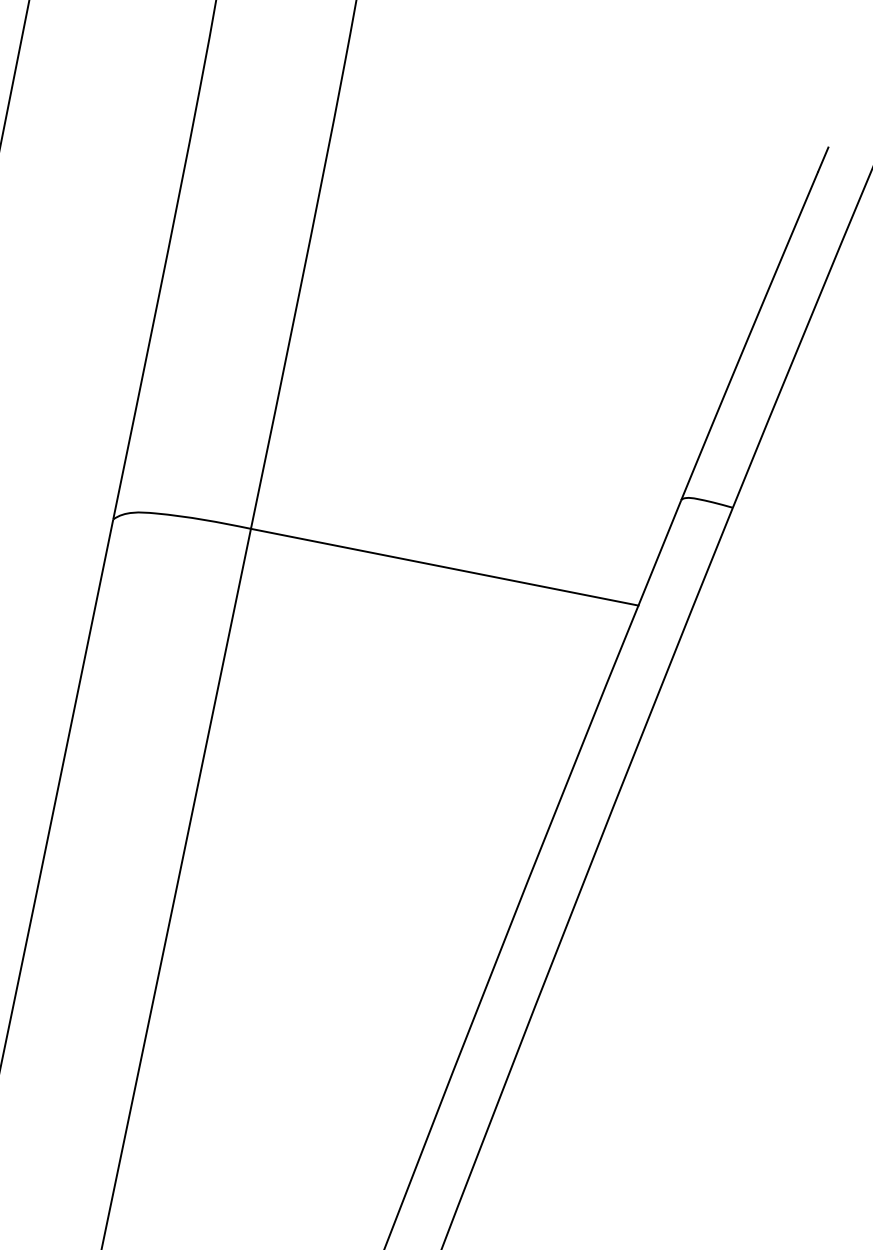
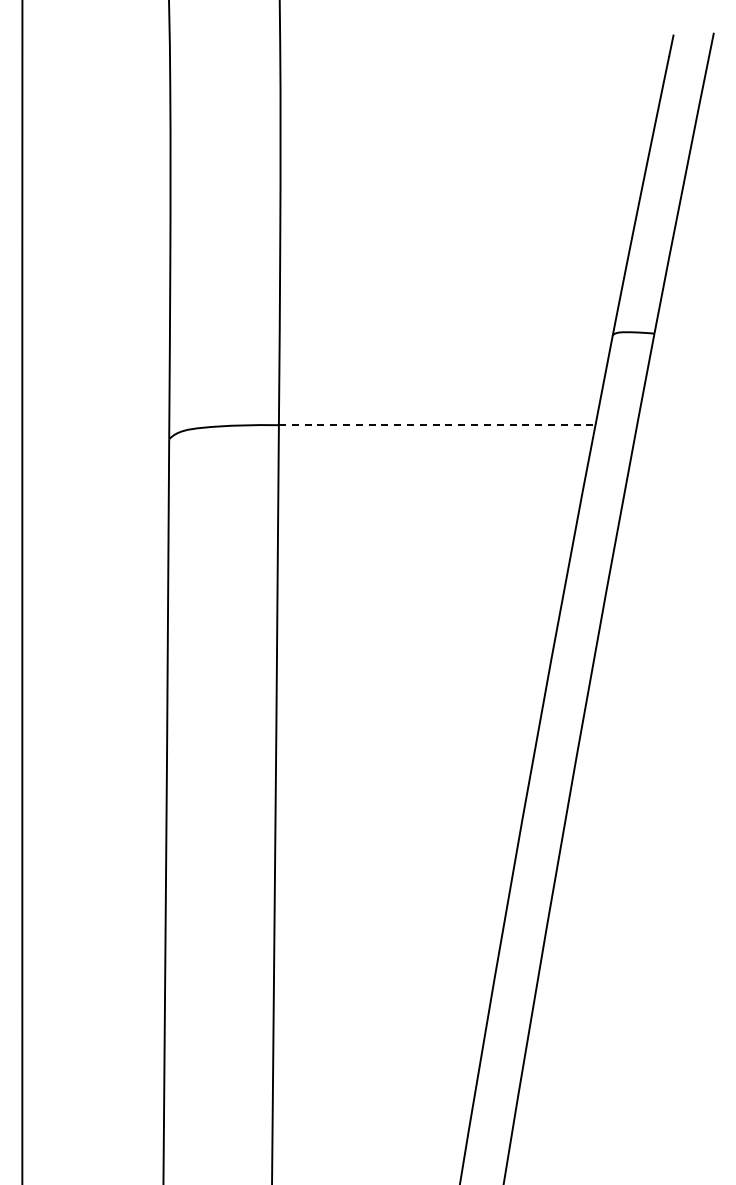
line: (445, 567) -> (437, 425), solid -> dashed

